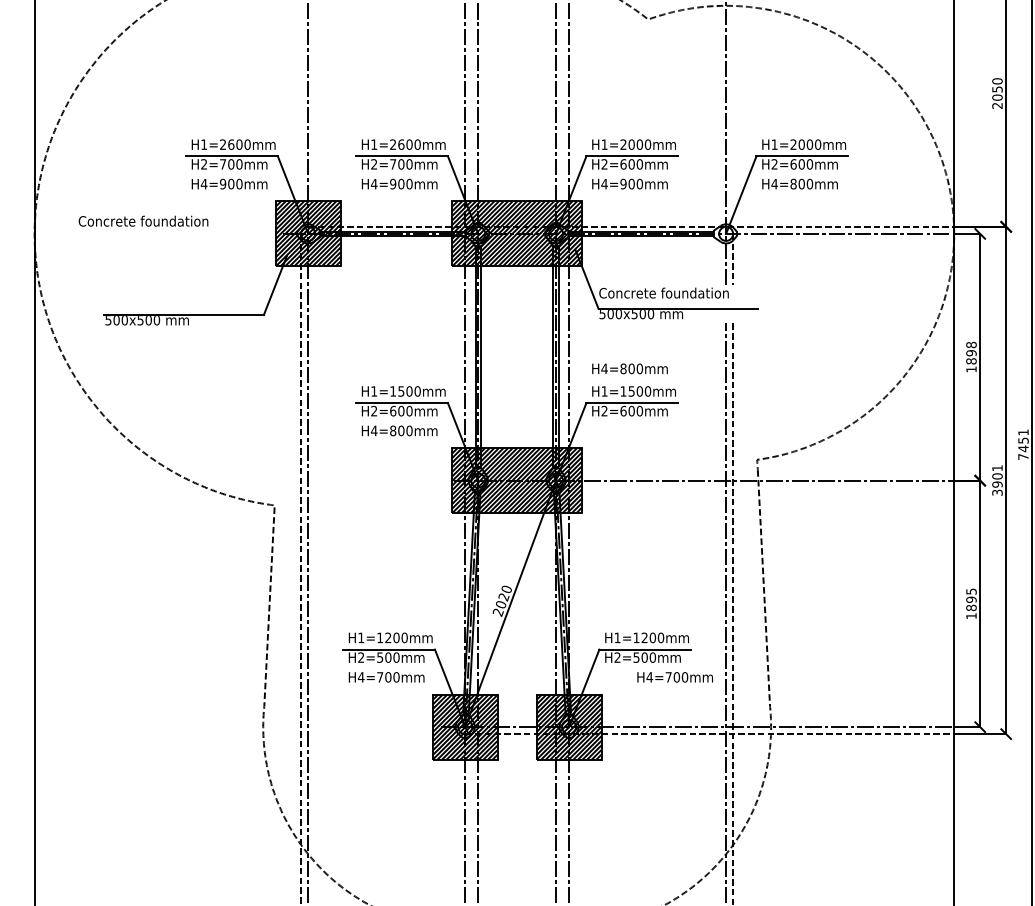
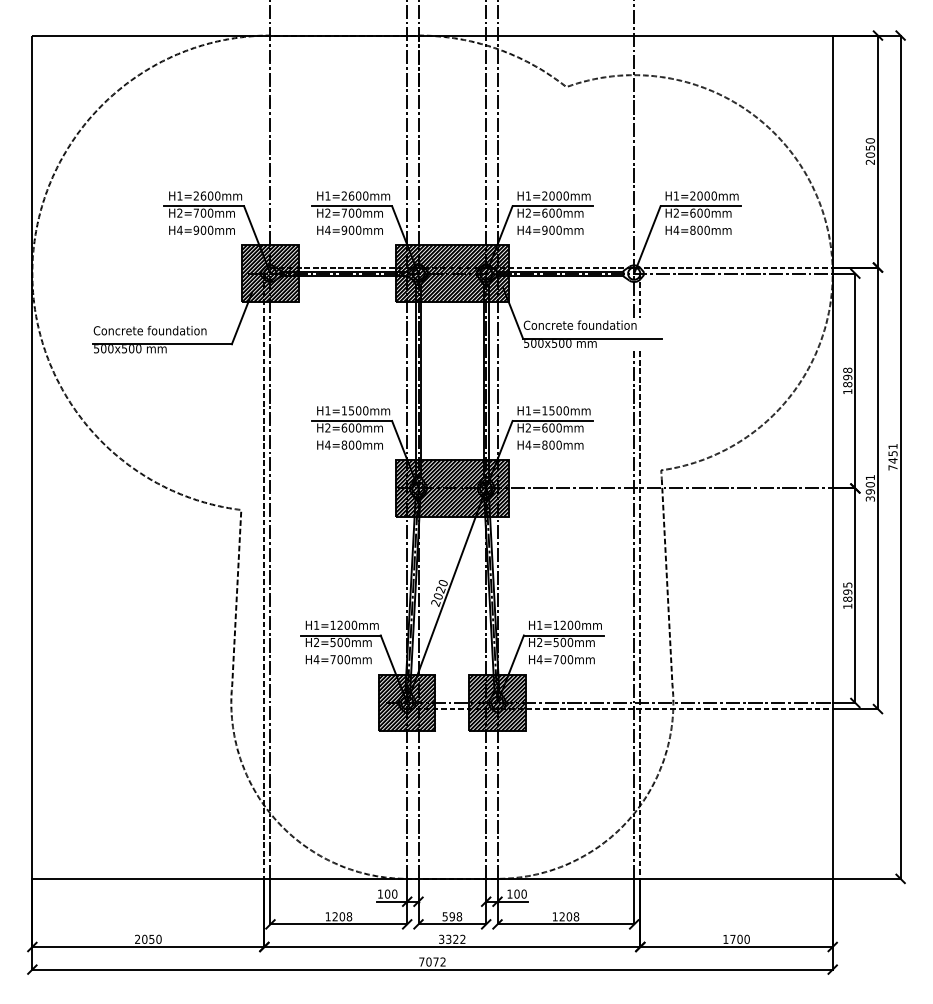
text: (142, 221) -> (149, 330), moved
text: (629, 368) -> (550, 444), moved
text: (674, 677) -> (561, 659), moved

